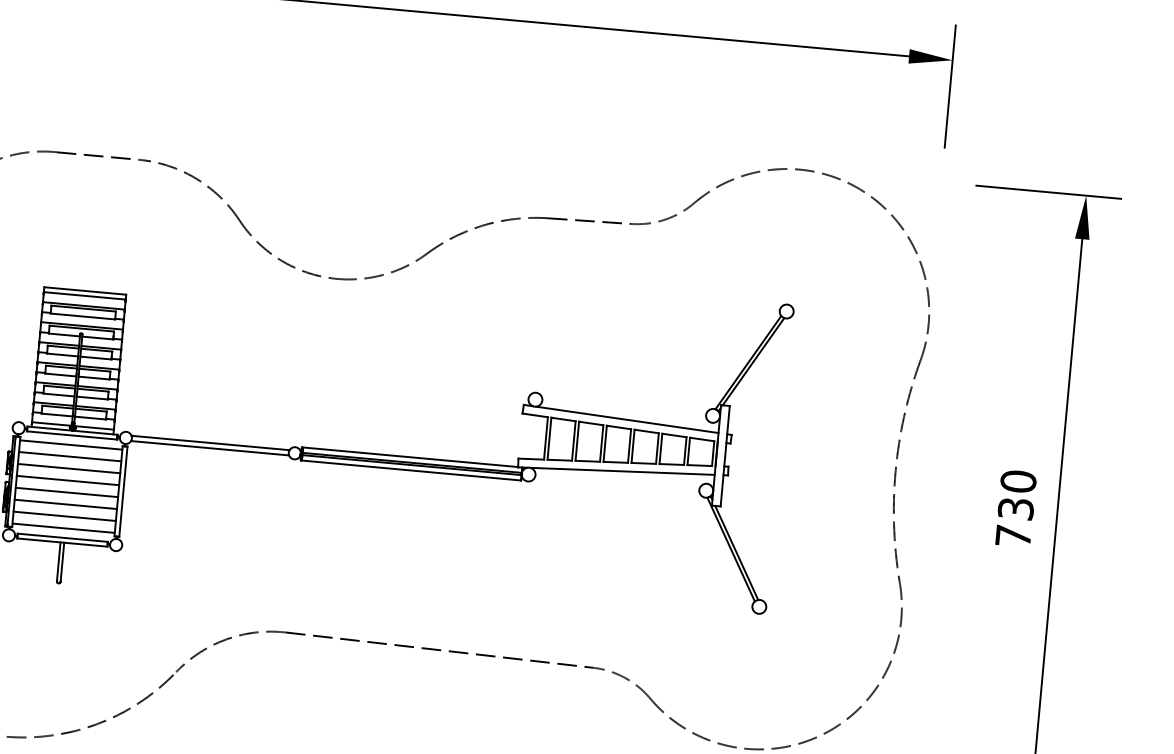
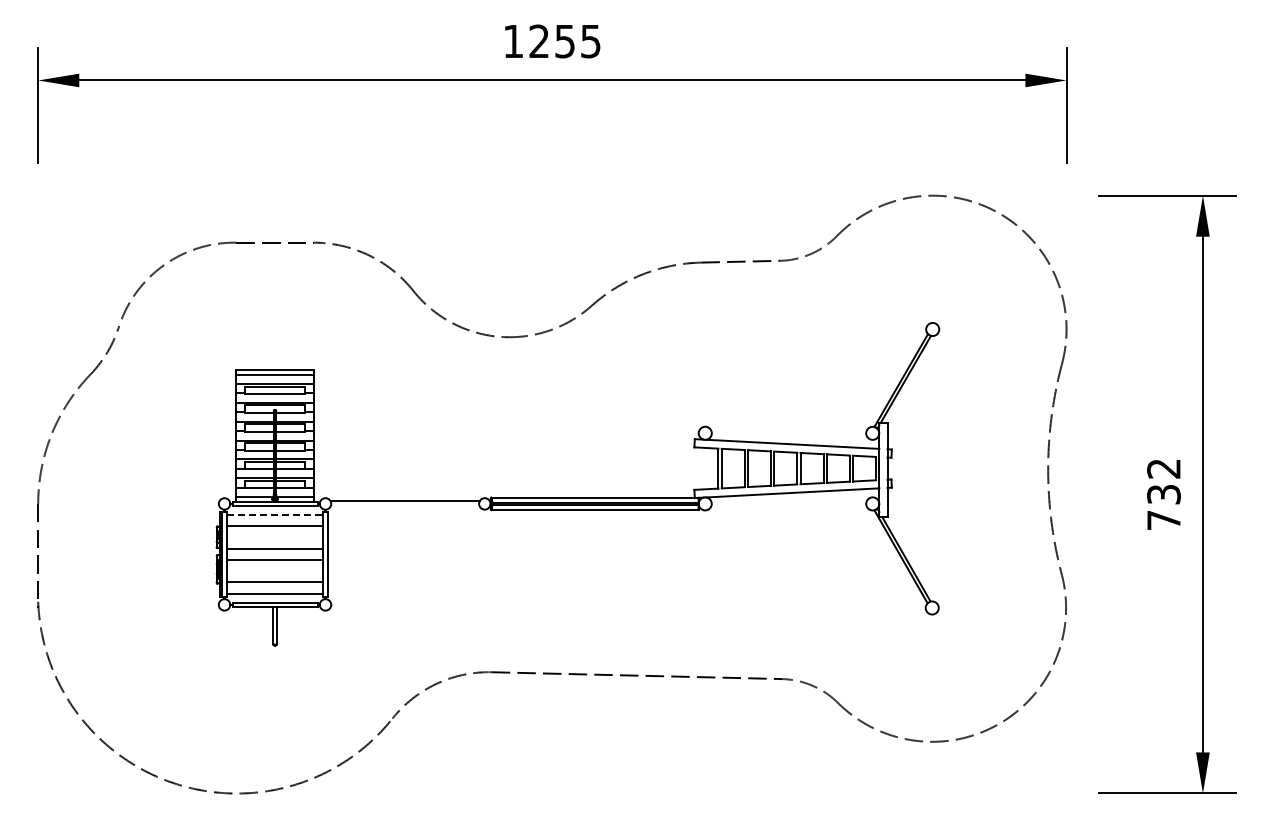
line: (71, 445) -> (275, 515), solid -> dashed
line: (209, 448) -> (404, 506), removed
line: (68, 468) -> (274, 537), removed
text: (1018, 481) -> (1163, 468), 730 -> 732
line: (65, 504) -> (274, 571), removed

